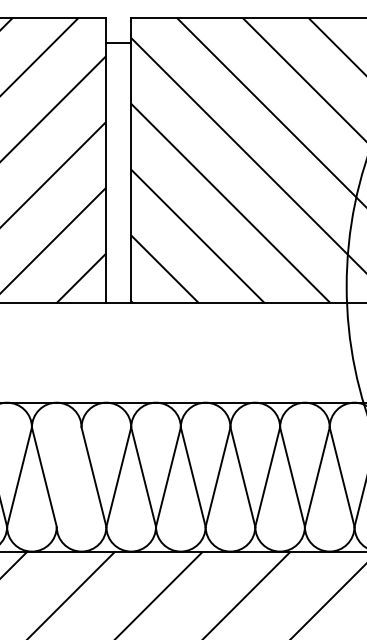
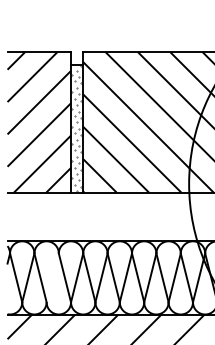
hatch: (117, 173) -> (76, 128), added

